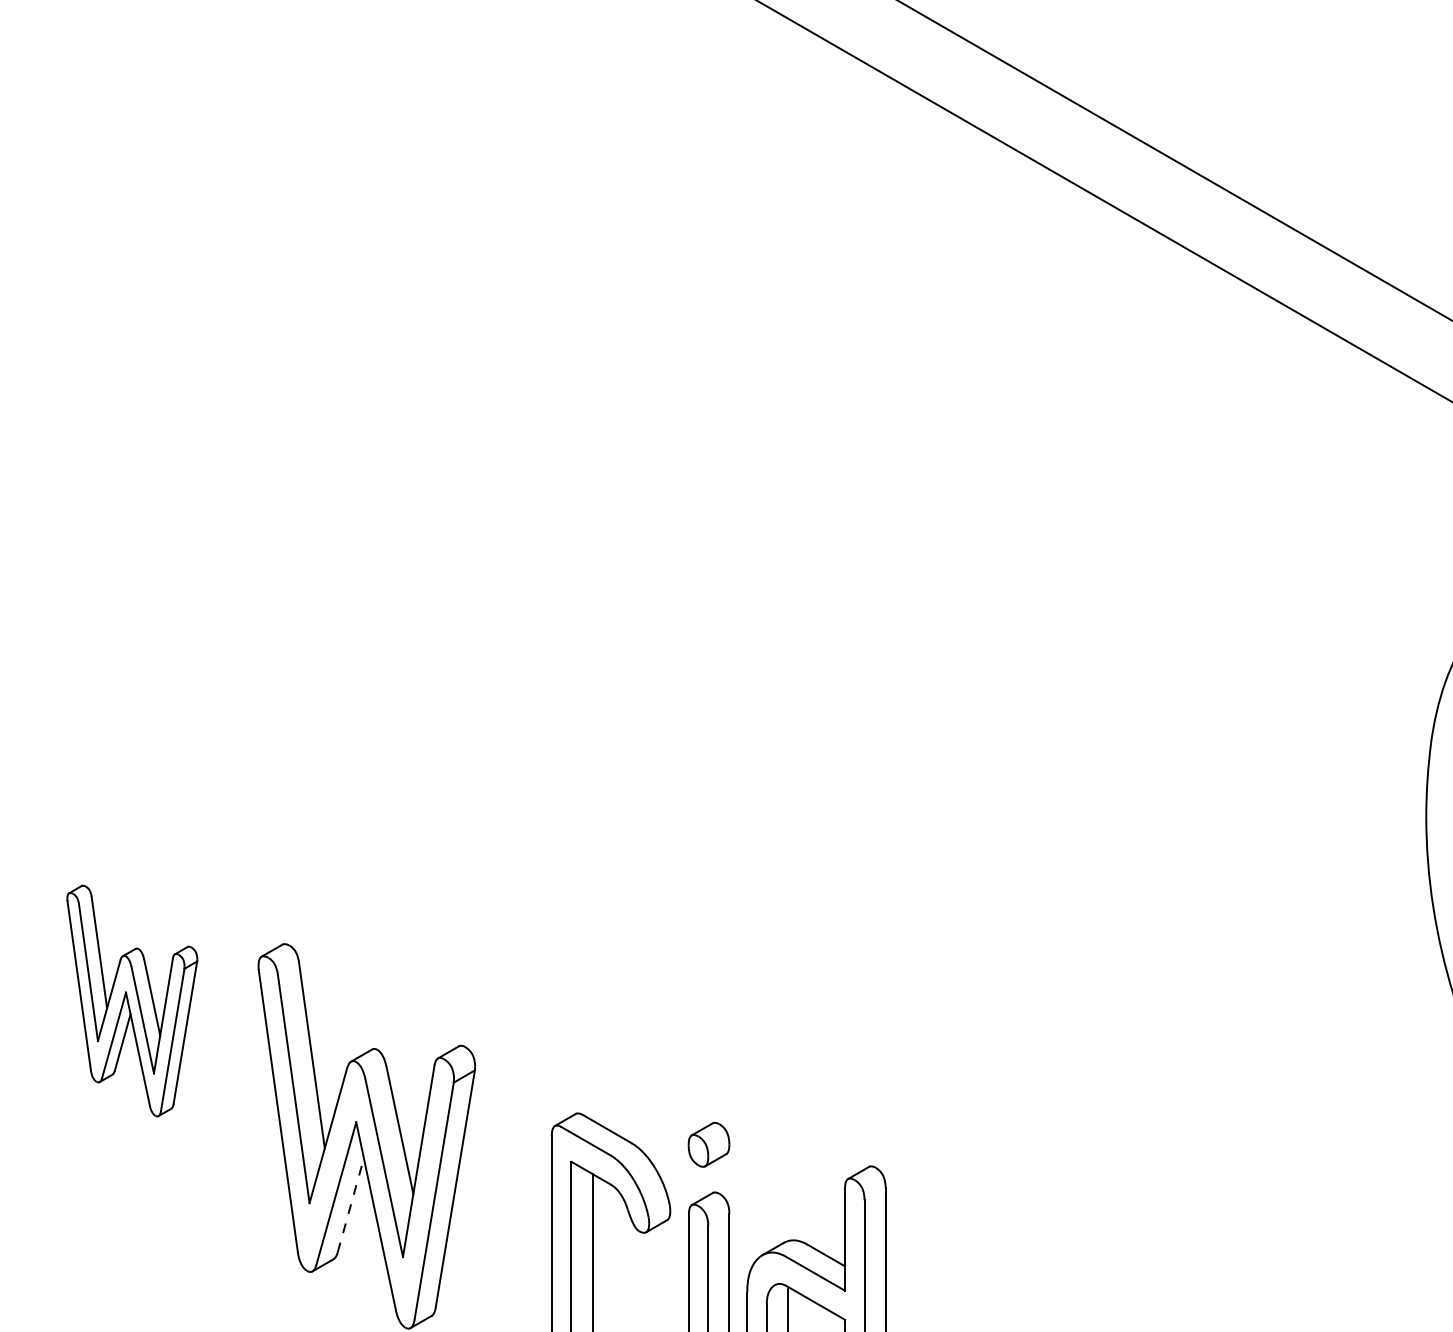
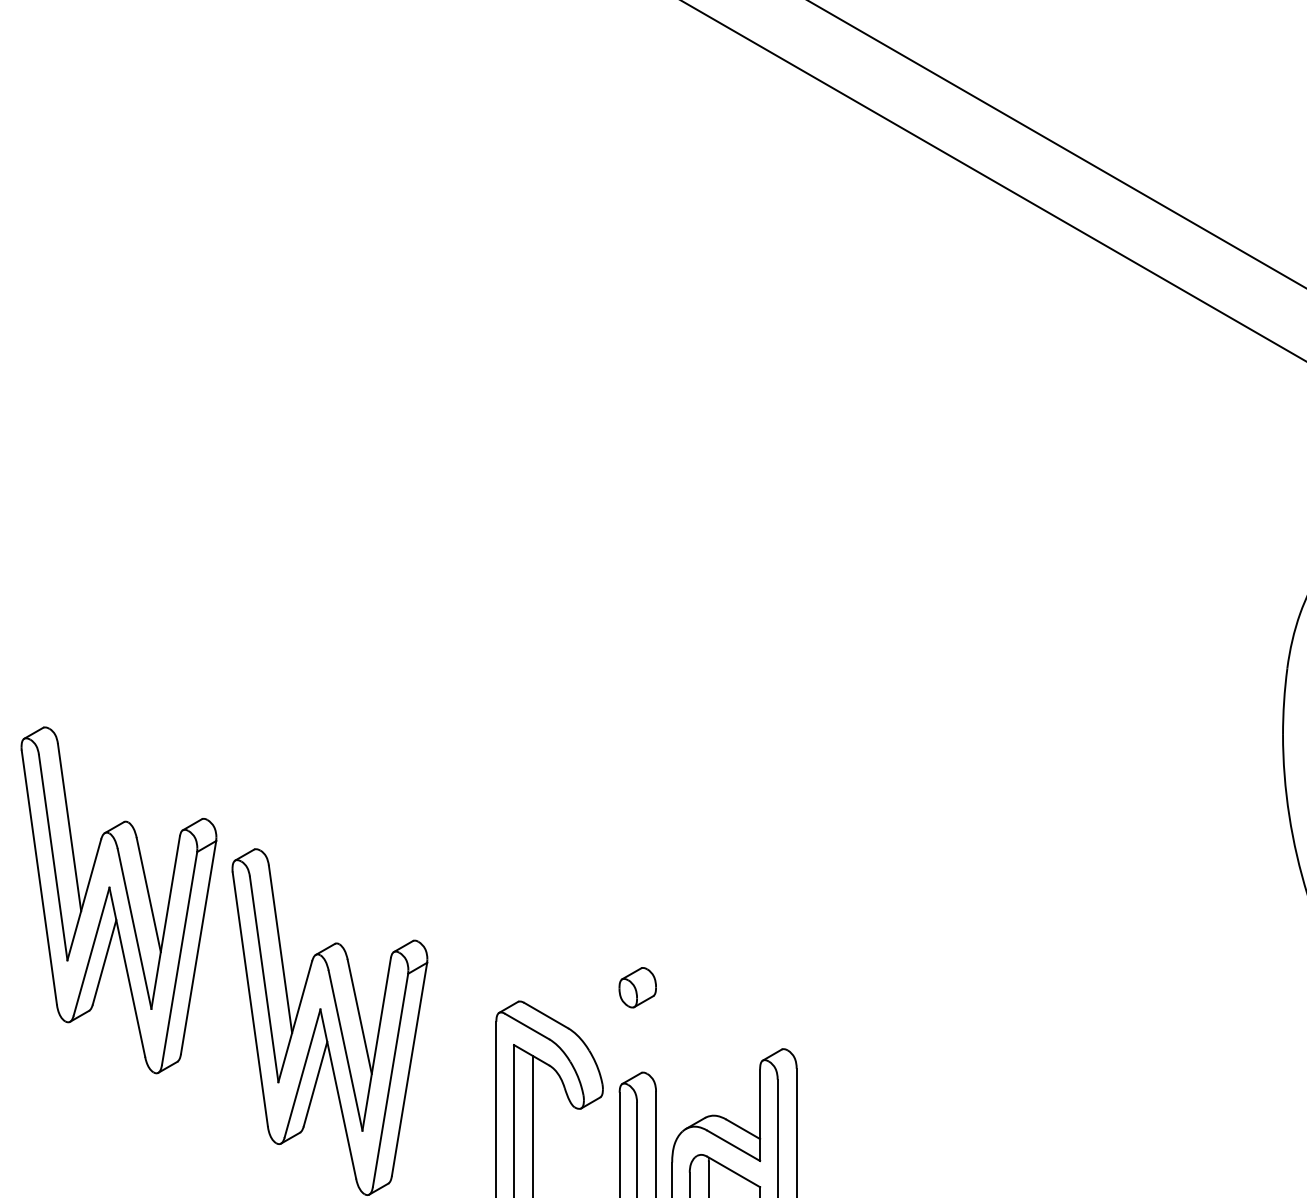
part: (131, 1001) -> (118, 900), size x1.67
part: (708, 1144) -> (637, 987), moved
line: (350, 1205) -> (315, 1084), dashed -> solid

